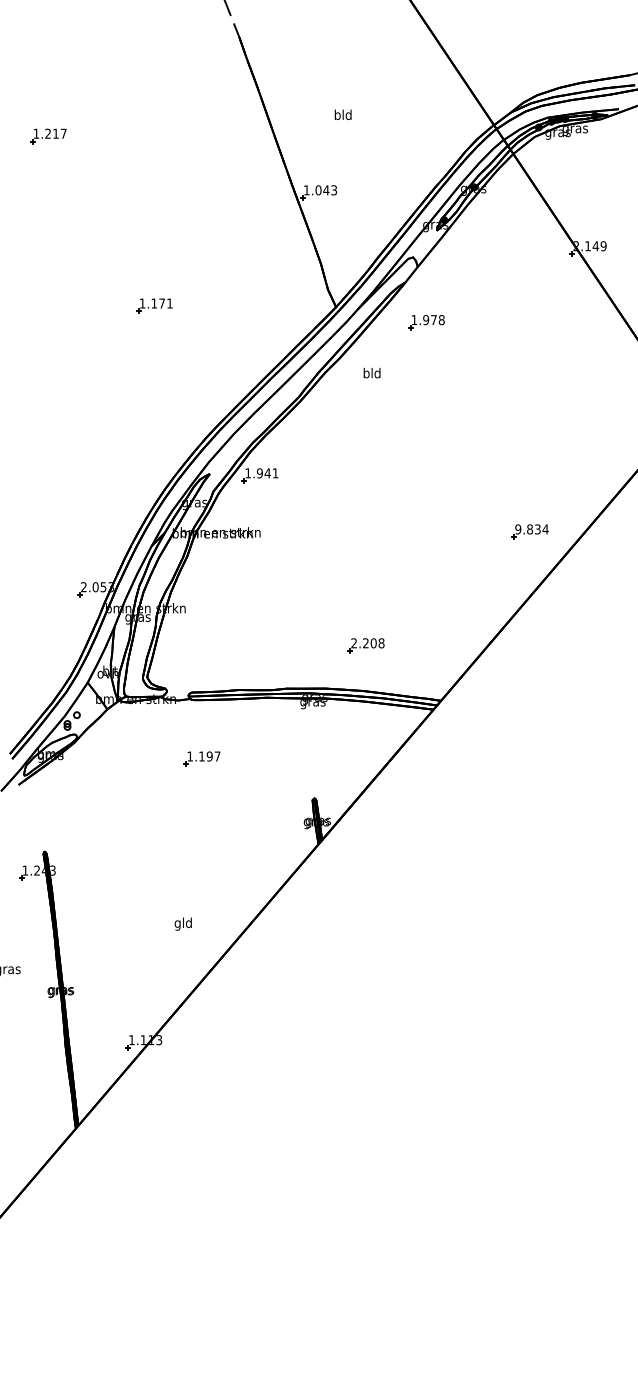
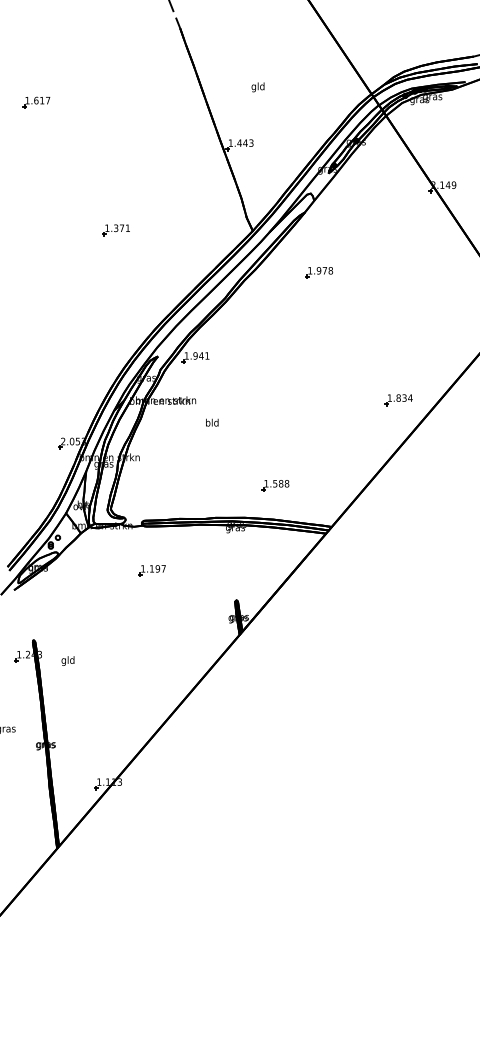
text: (337, 115) -> (253, 86), bld -> gld
text: (48, 133) -> (36, 100), 1.217 -> 1.617
text: (318, 190) -> (239, 143), 1.043 -> 1.443
text: (154, 303) -> (116, 228), 1.171 -> 1.371
part: (426, 322) -> (319, 272), moved
text: (371, 373) -> (211, 422), moved
text: (518, 529) -> (390, 398), 9.834 -> 1.834
text: (363, 643) -> (273, 483), 2.208 -> 1.588
text: (182, 923) -> (67, 660), moved

